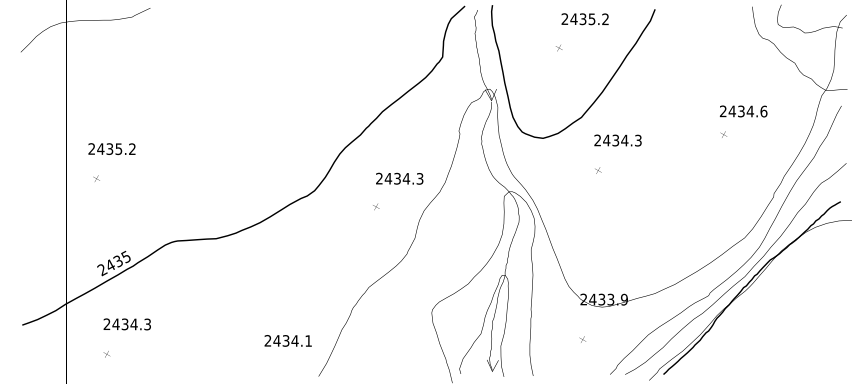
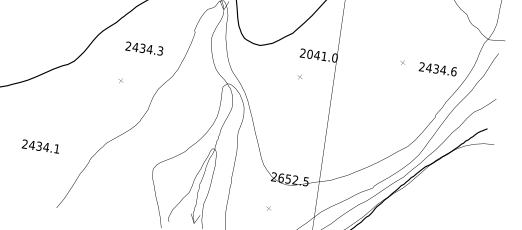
text: (743, 111) -> (437, 69), moved
text: (622, 140) -> (322, 56), 2434.3 -> 2041.0
text: (399, 178) -> (144, 48), moved
text: (608, 299) -> (293, 179), 2433.9 -> 2652.5
text: (287, 340) -> (40, 146), moved

